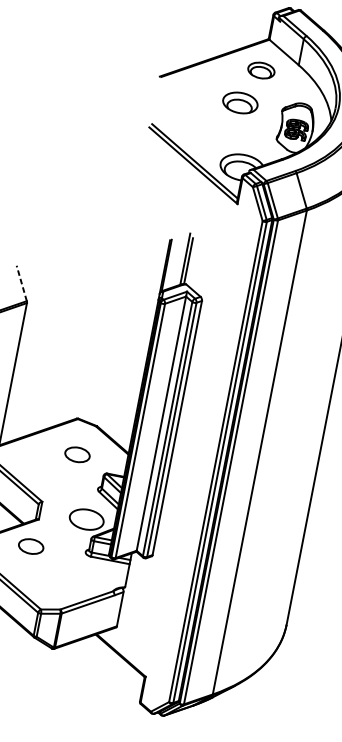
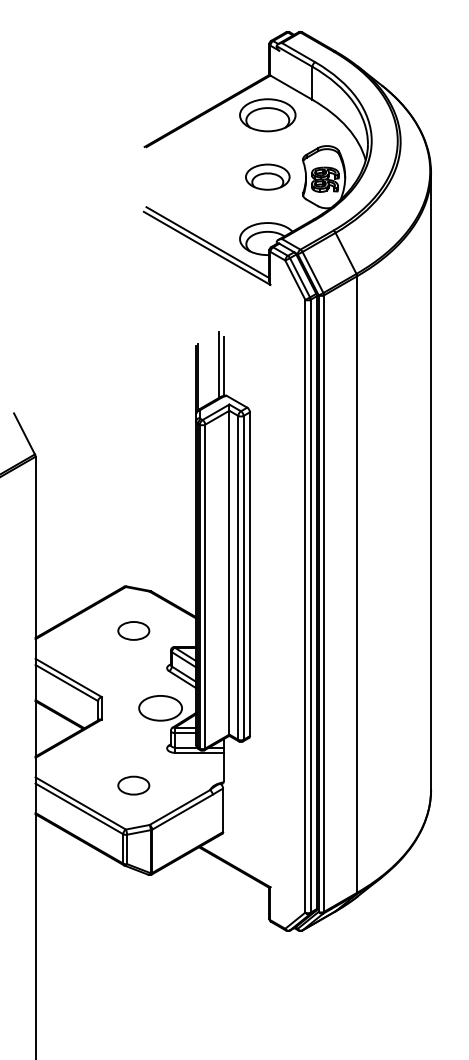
part: (261, 70) -> (267, 115), size x1.67
part: (240, 102) -> (267, 176), moved
line: (21, 283) -> (24, 433), dashed -> solid
part: (30, 546) -> (133, 785), moved

